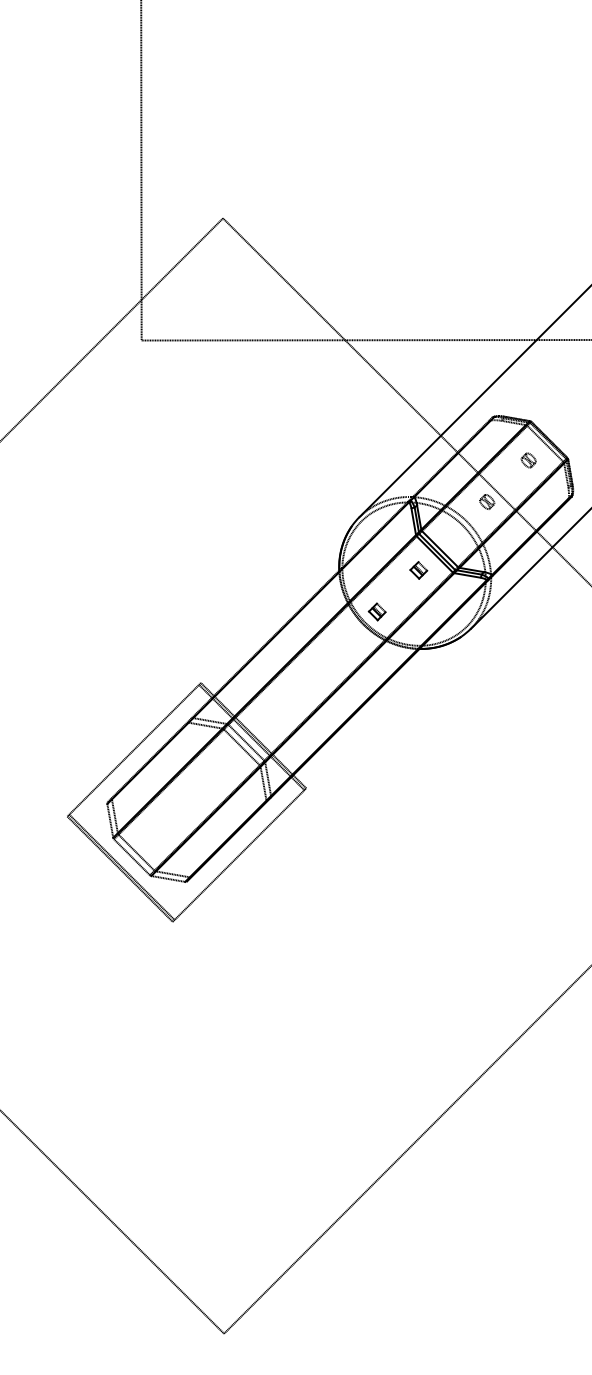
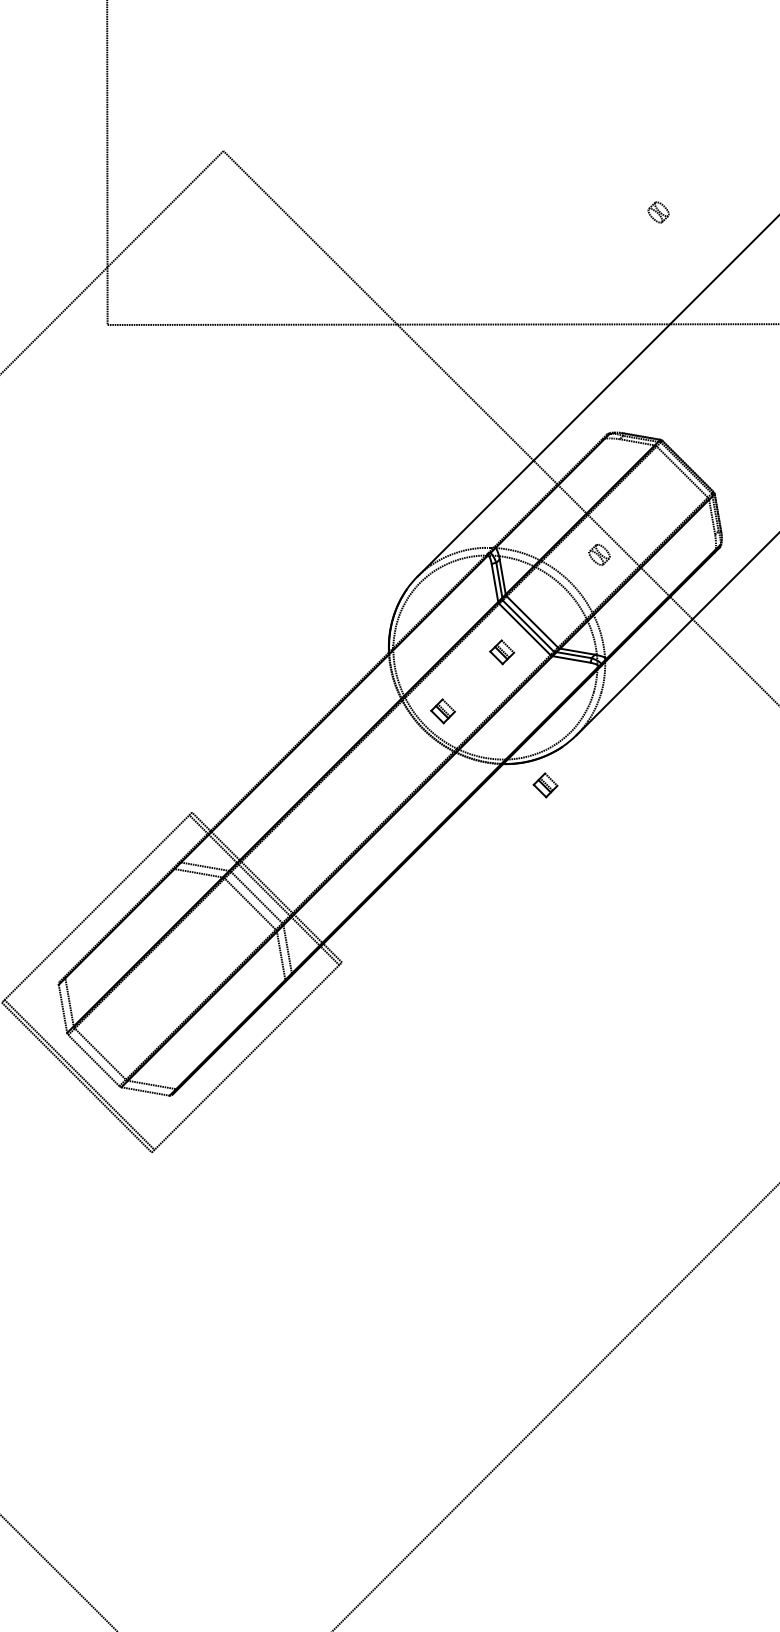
part: (528, 460) -> (658, 212), moved
part: (448, 663) -> (544, 784), added

